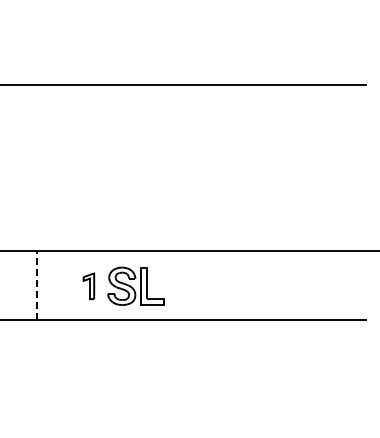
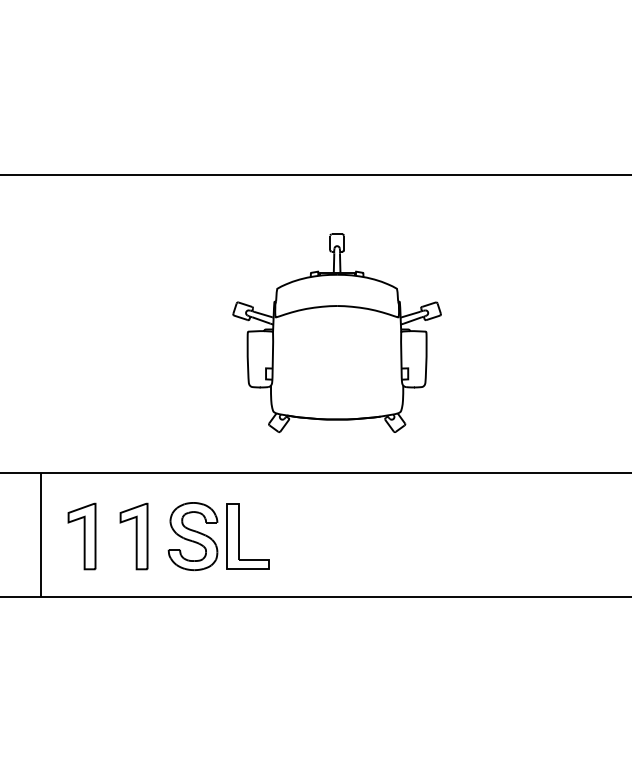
part: (201, 172) -> (336, 332), added
line: (36, 285) -> (39, 535), dashed -> solid
part: (59, 286) -> (81, 536), added
part: (88, 286) -> (133, 536), size x1.43

